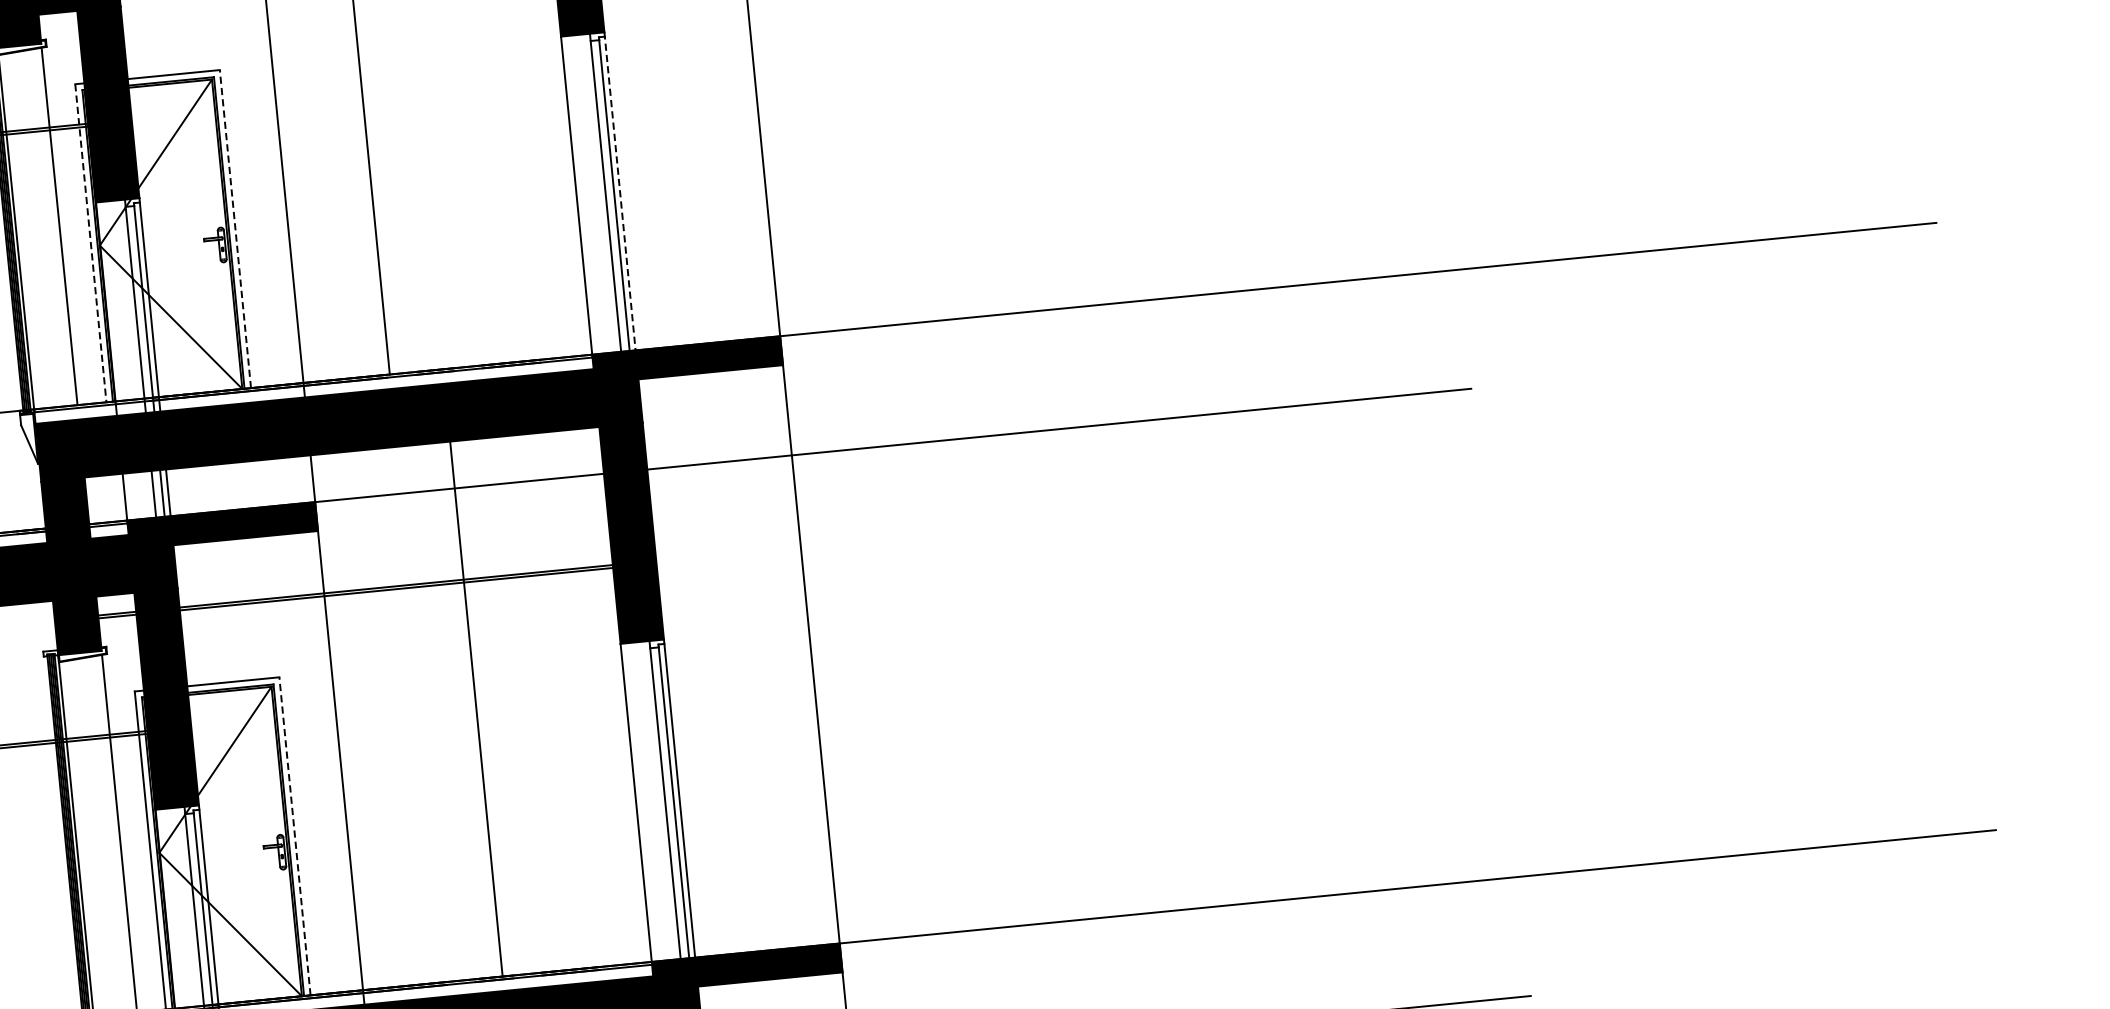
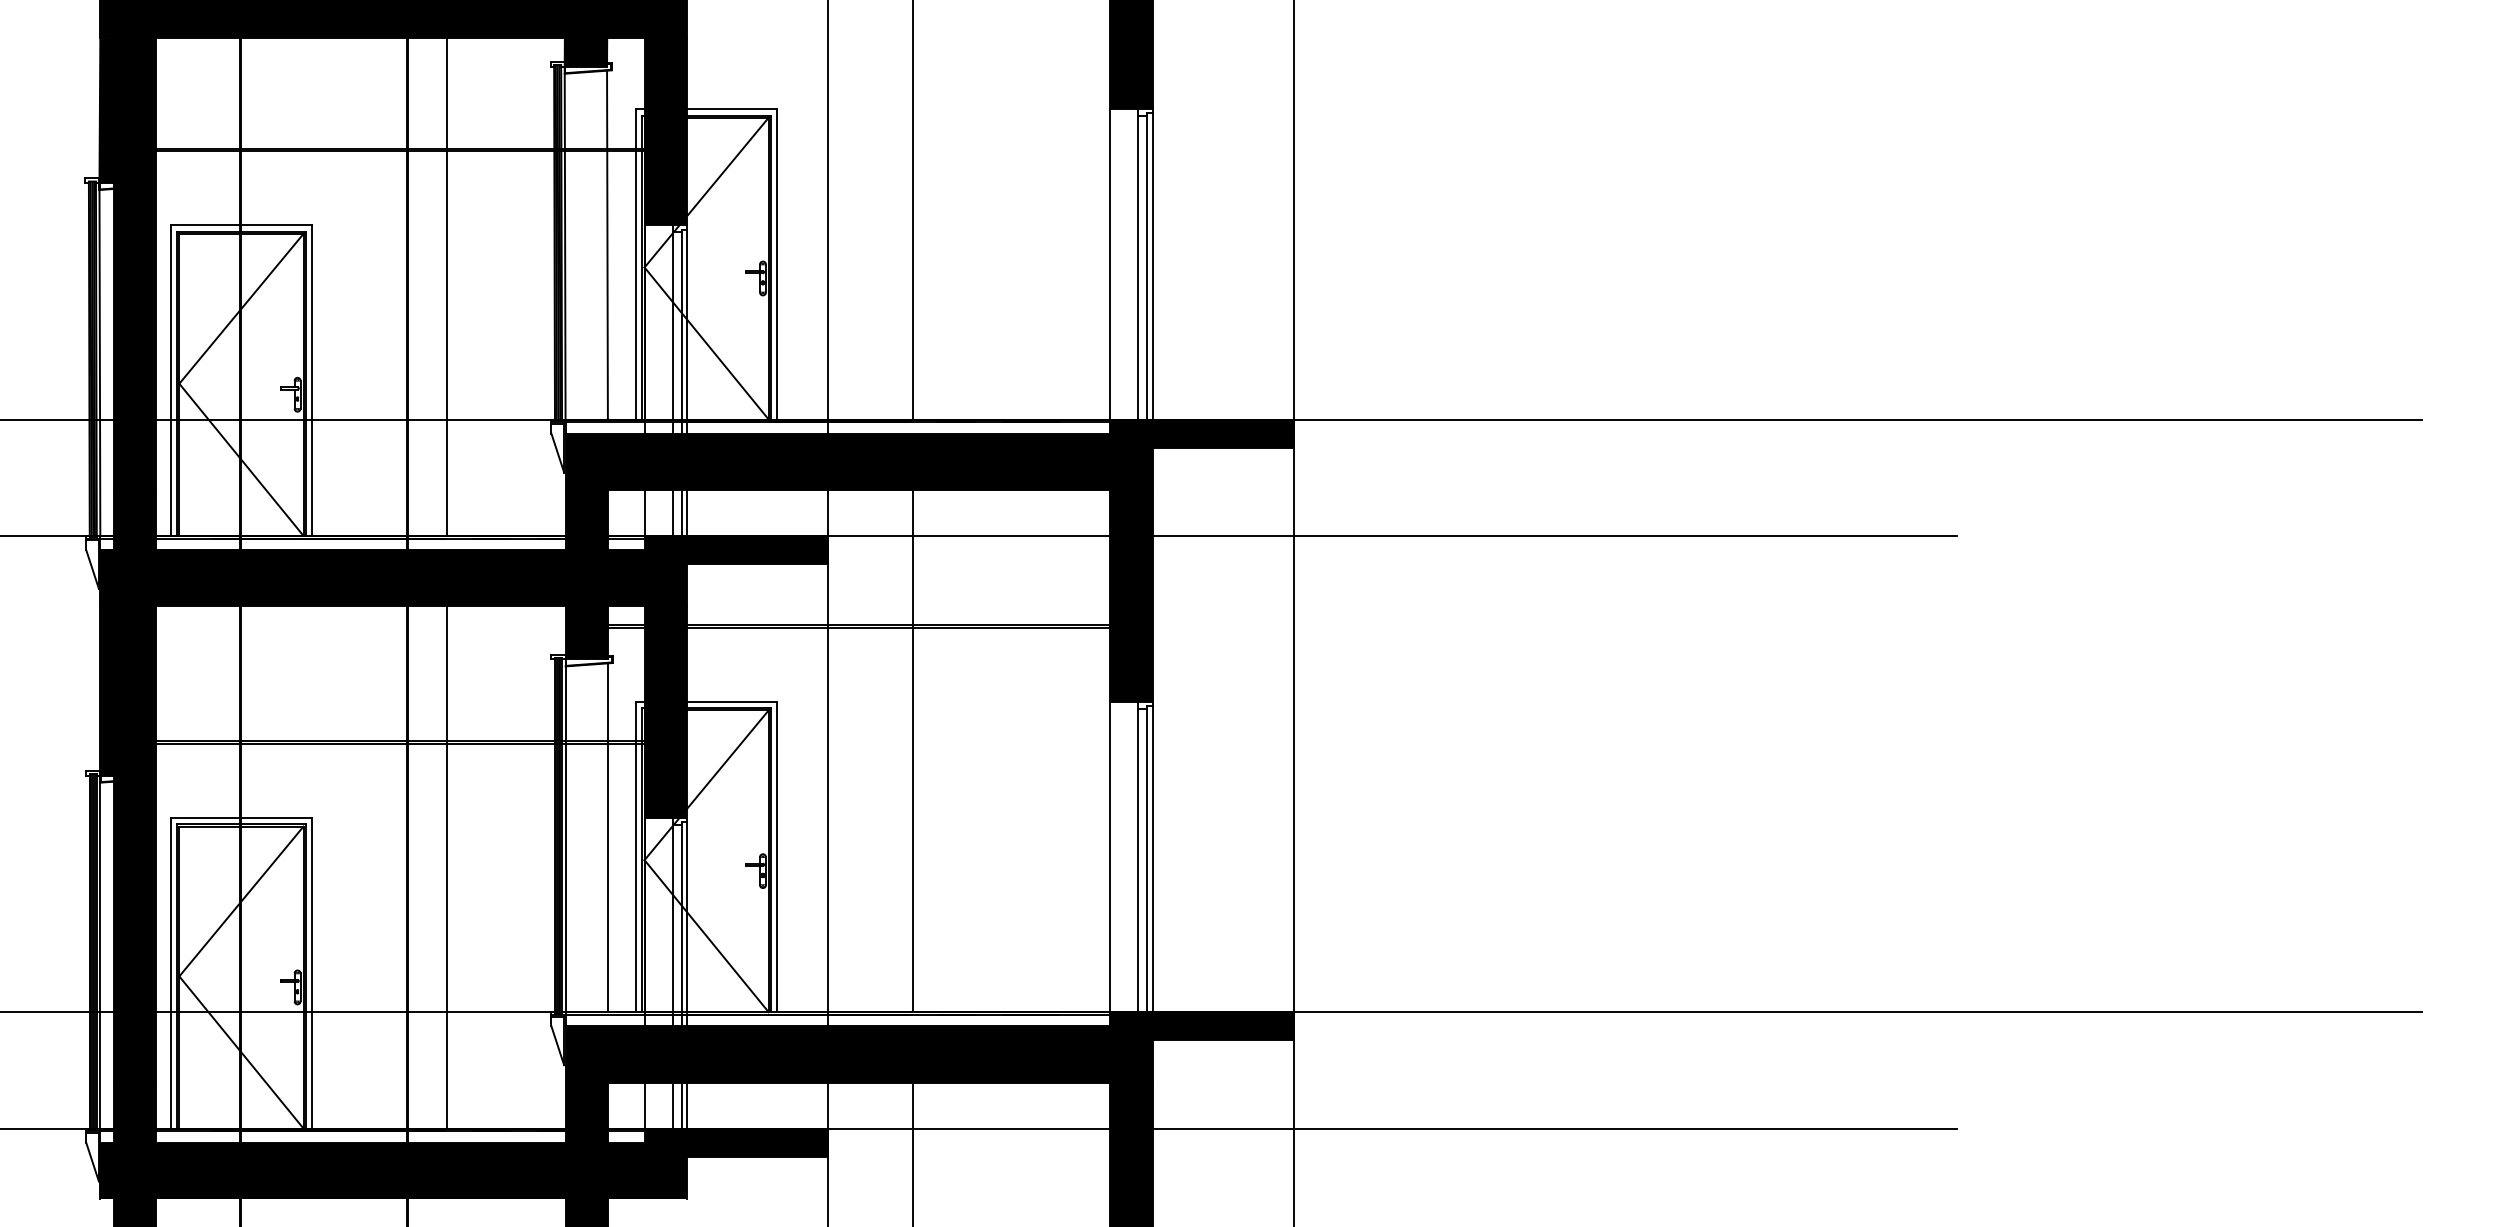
line: (619, 191) -> (1152, 264), dashed -> solid
line: (235, 228) -> (777, 263), dashed -> solid
line: (91, 243) -> (636, 264), dashed -> solid
line: (476, 709) -> (912, 751), moved
line: (295, 835) -> (777, 856), dashed -> solid

